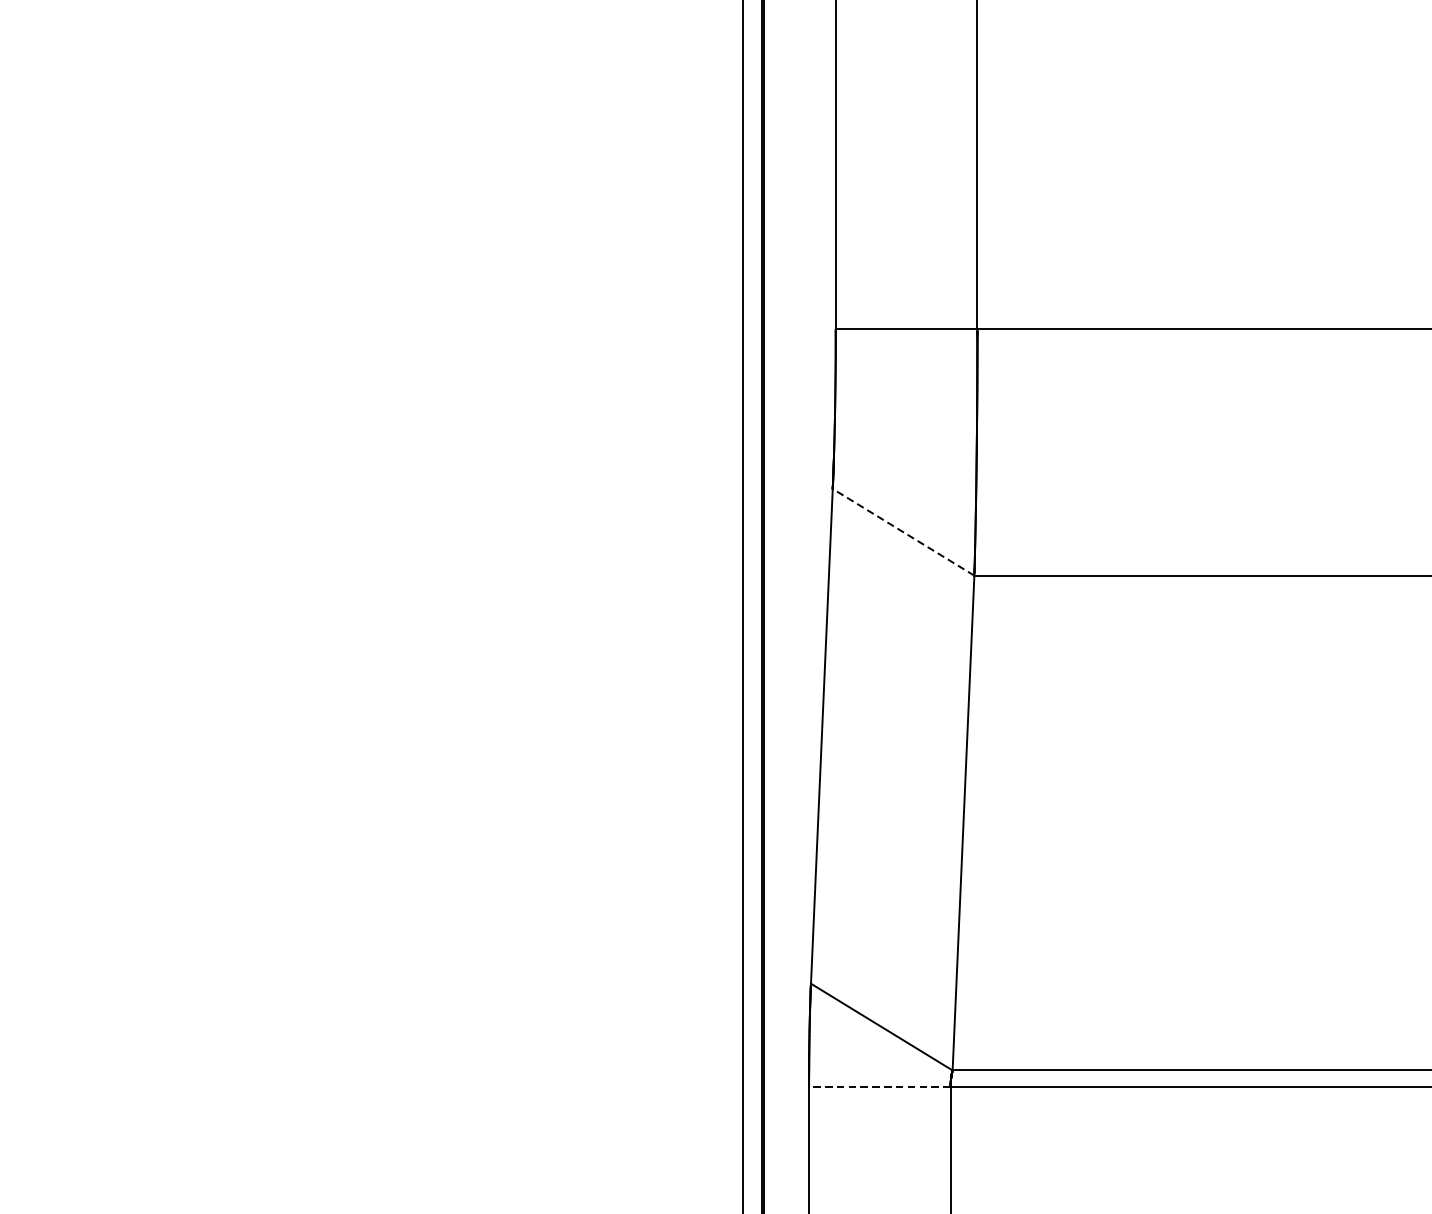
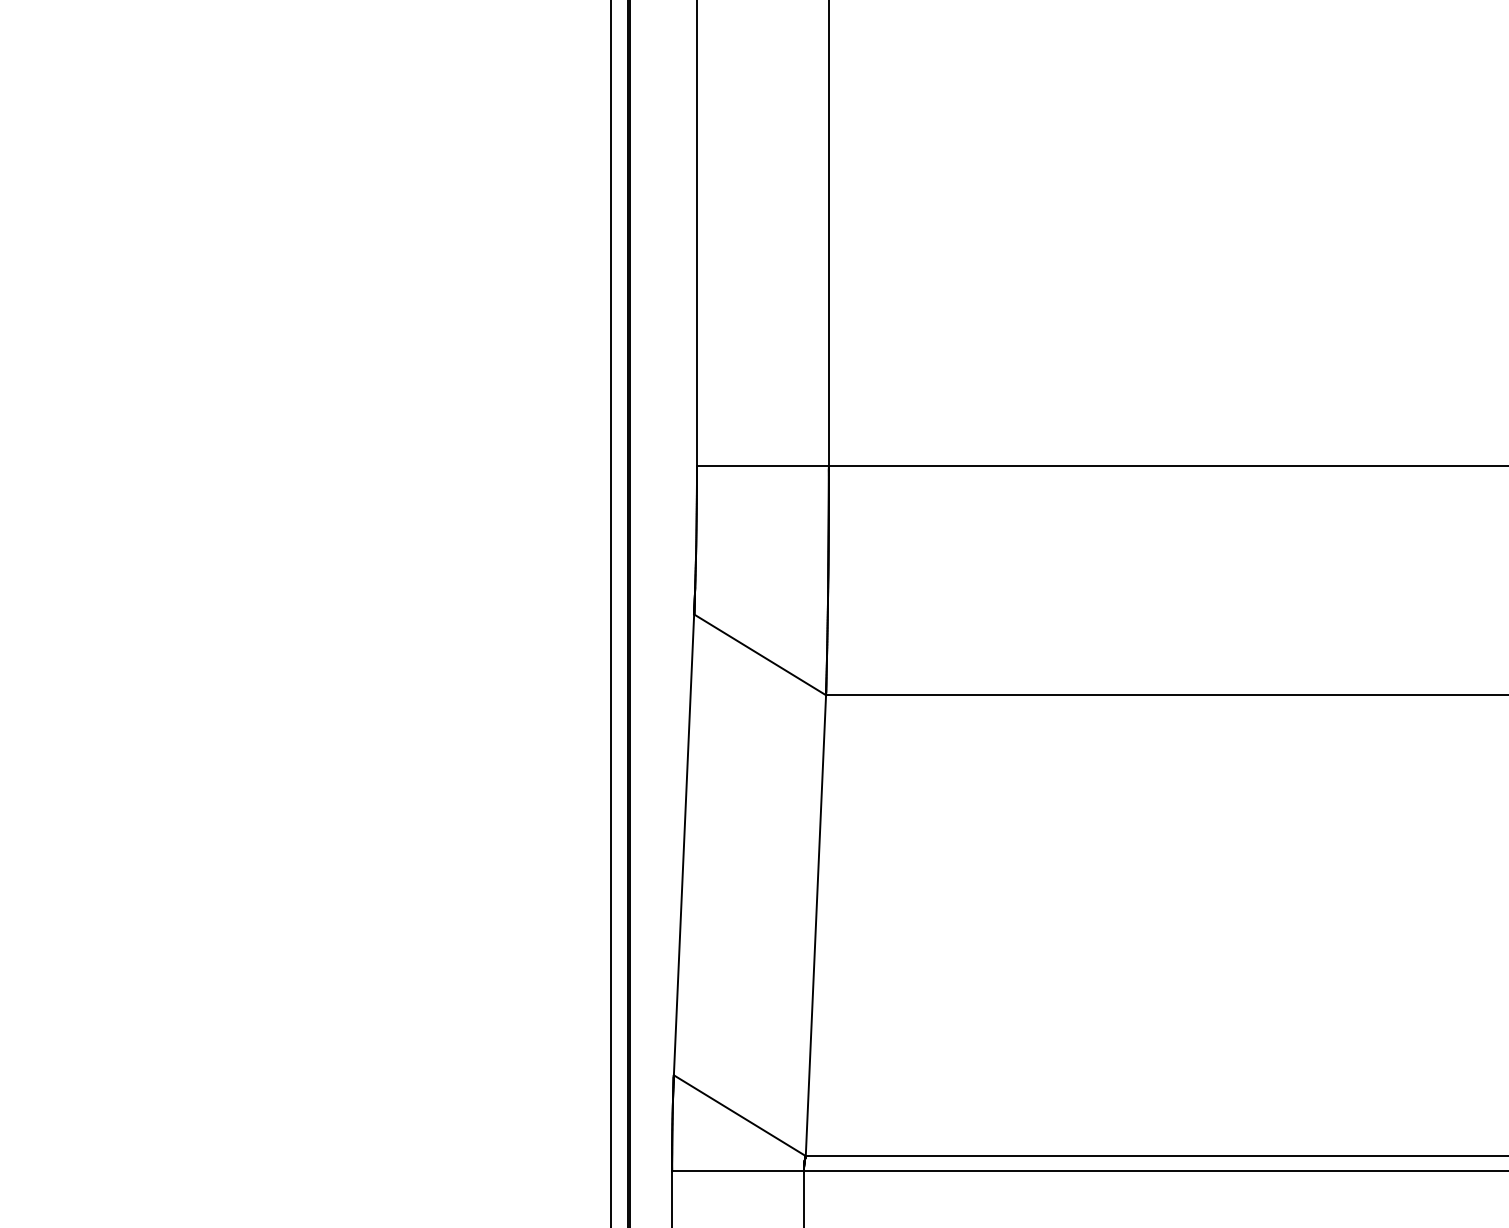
line: (902, 531) -> (759, 654), dashed -> solid
line: (880, 1087) -> (738, 1171), dashed -> solid

